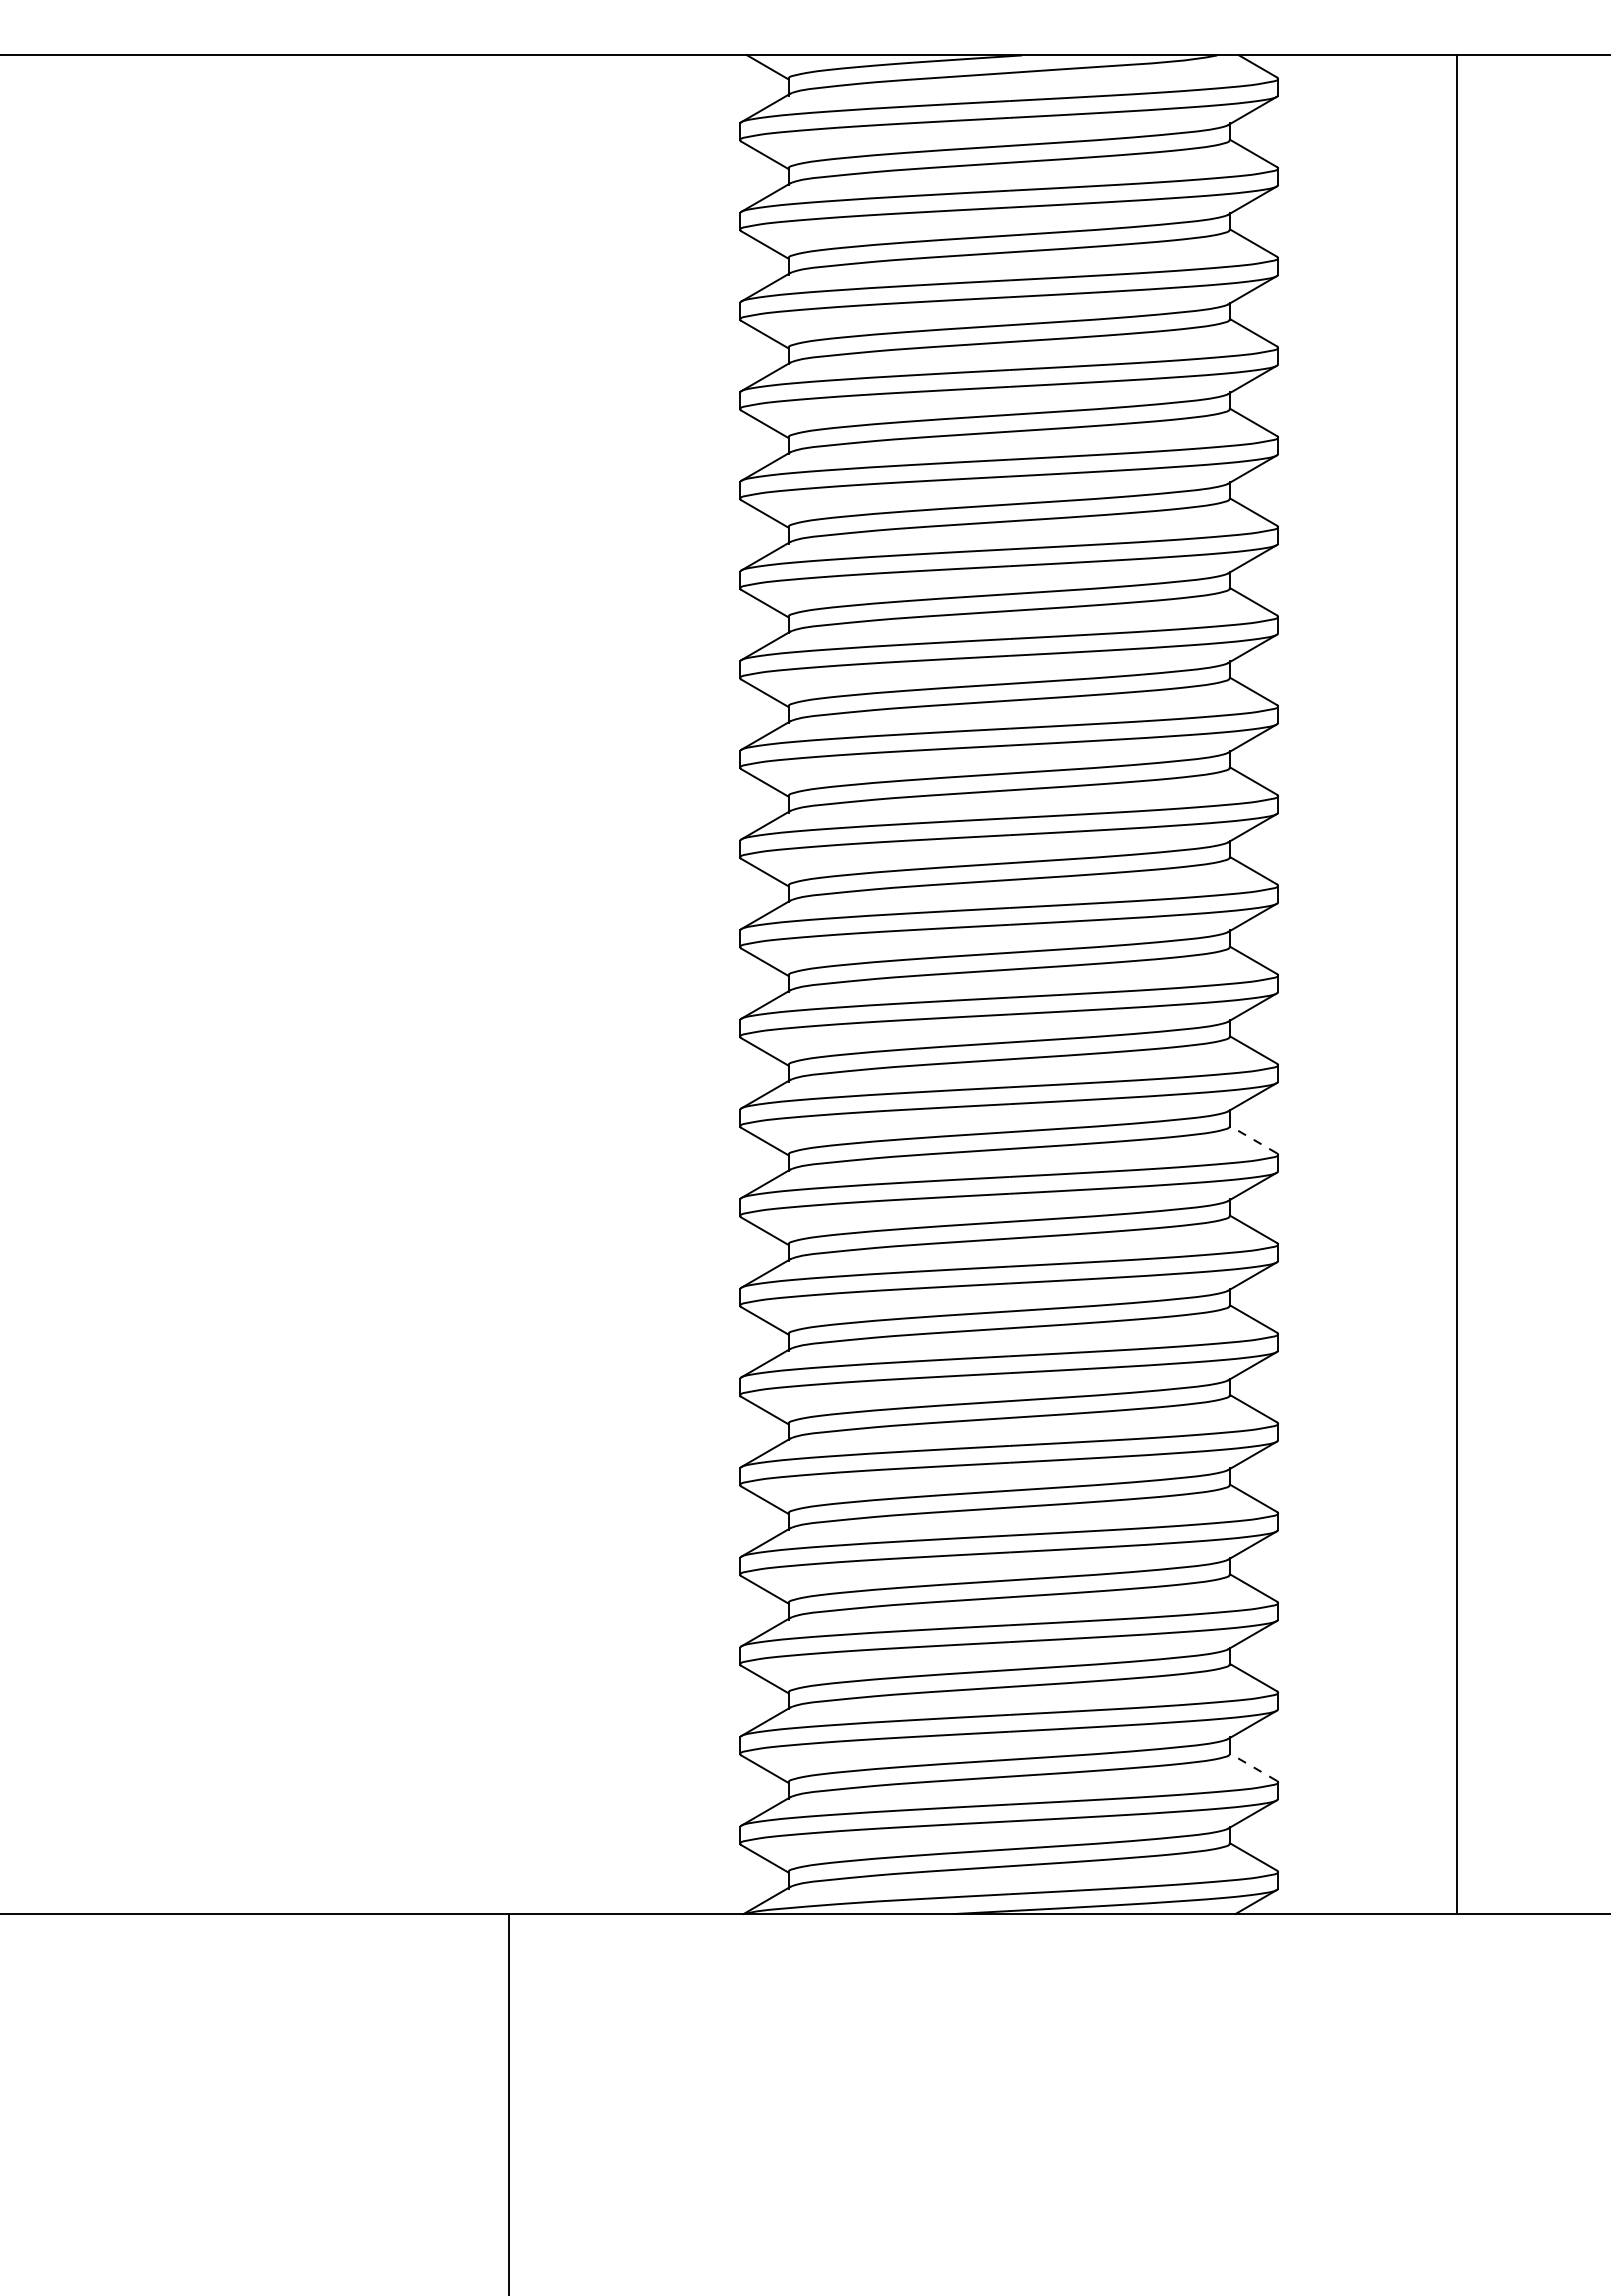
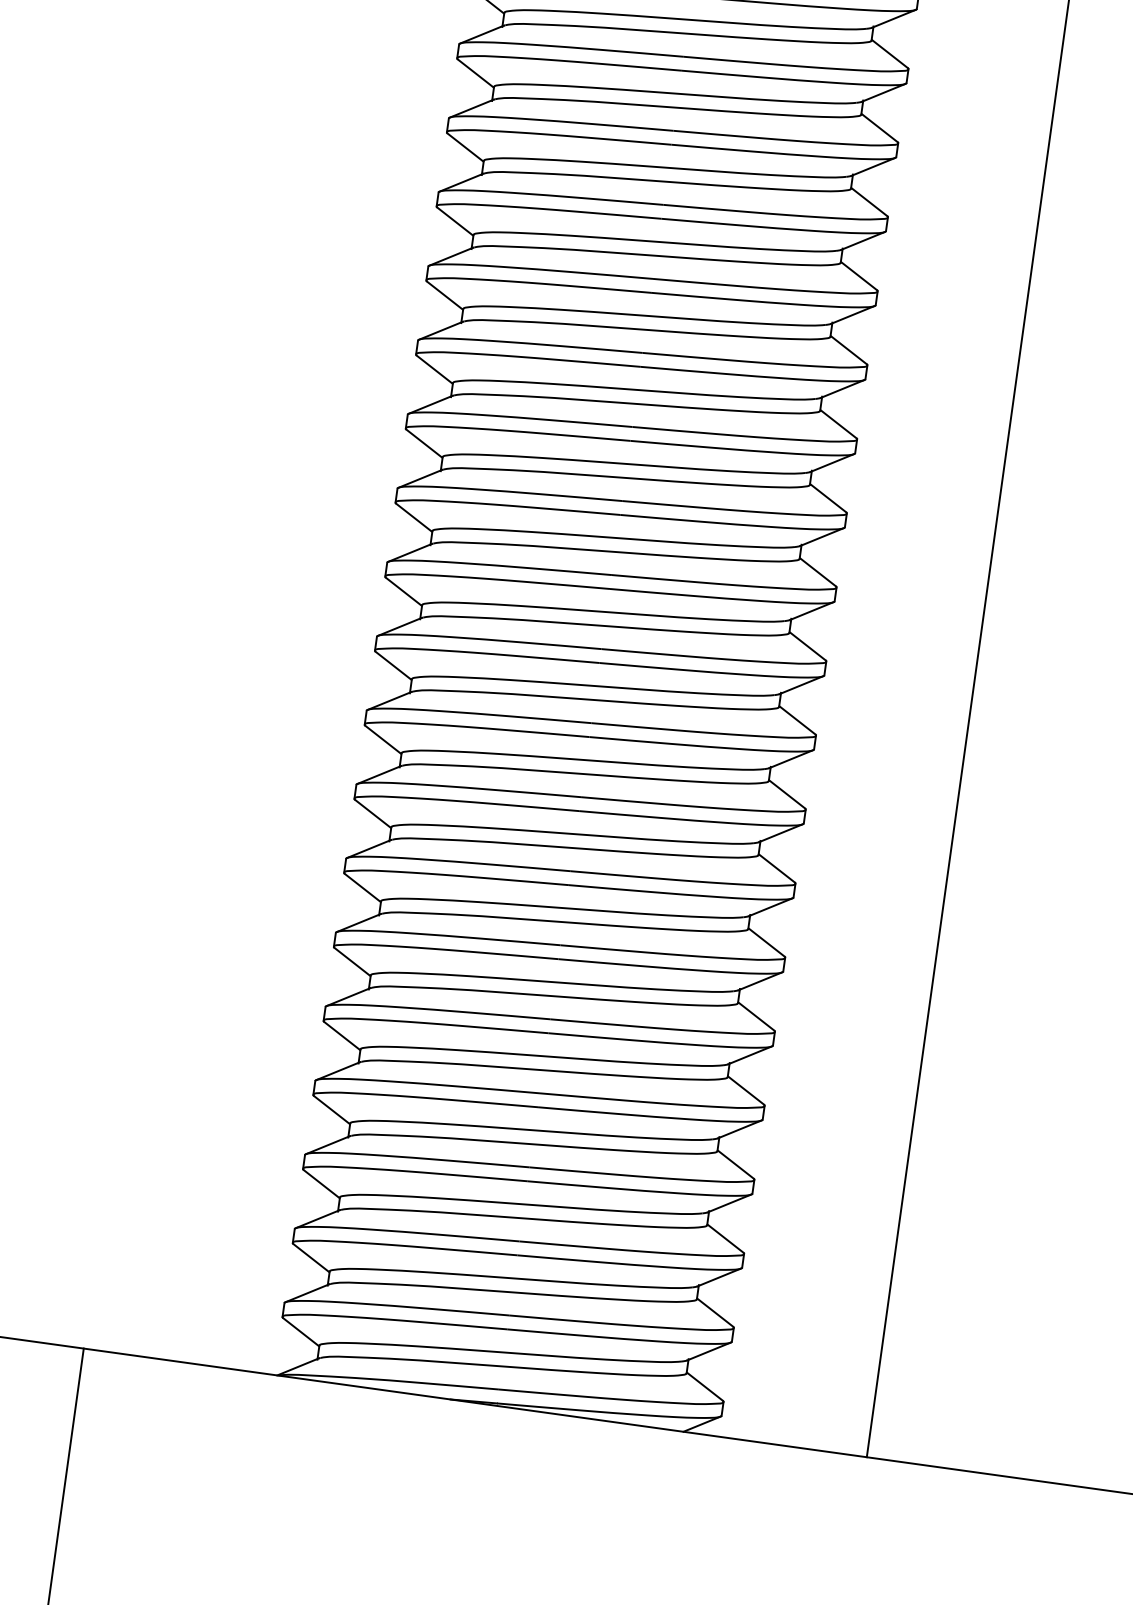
line: (1253, 1139) -> (787, 794), dashed -> solid
line: (1253, 1767) -> (715, 1312), dashed -> solid

